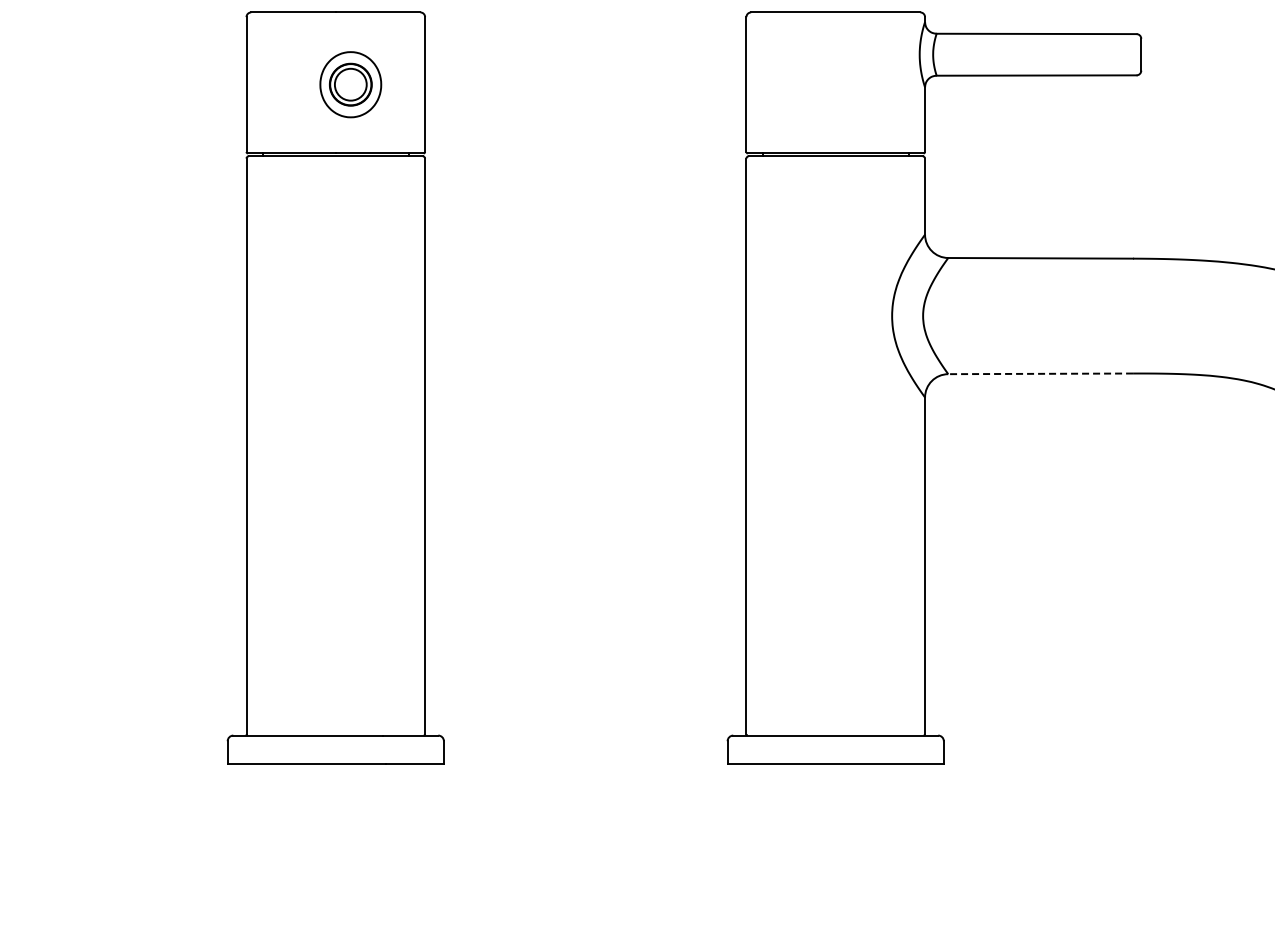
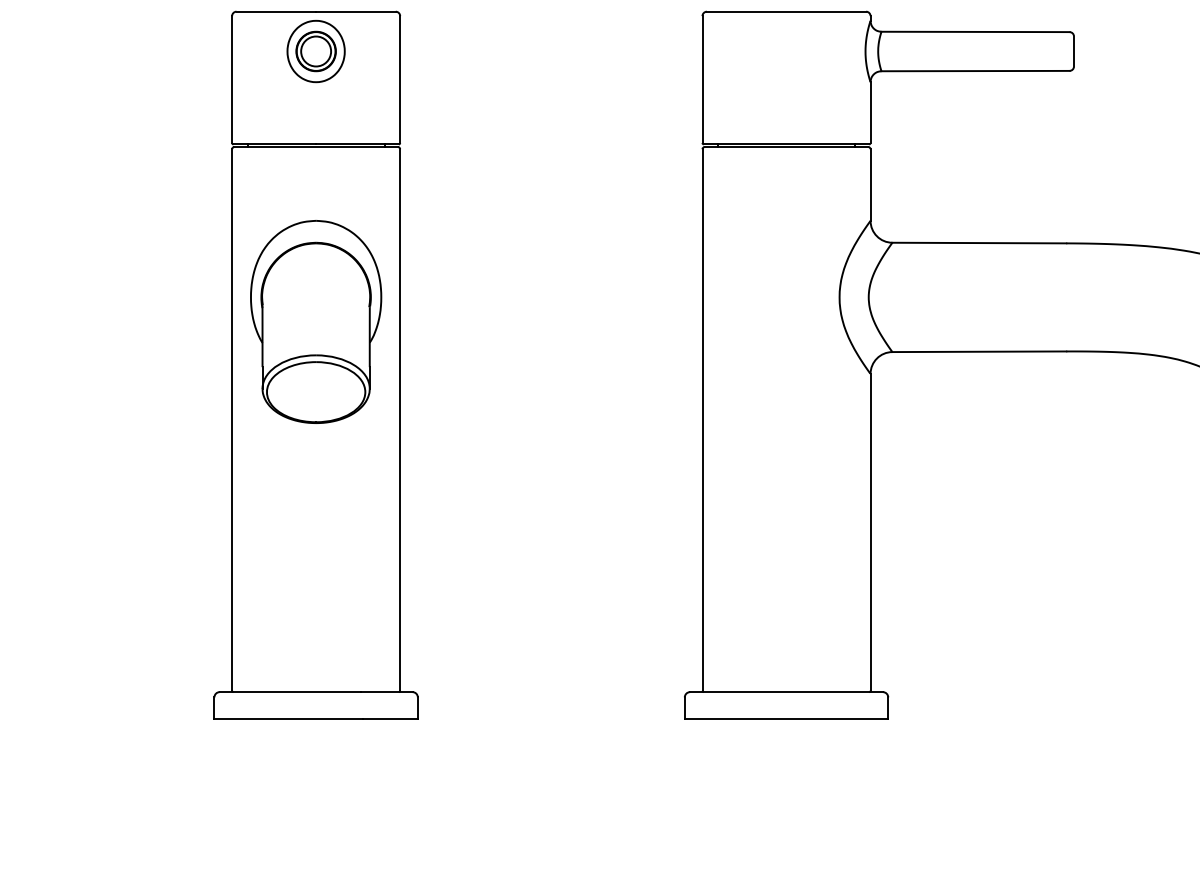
part: (350, 84) -> (315, 51), moved
part: (335, 341) -> (315, 321), added
line: (1040, 373) -> (979, 351), dashed -> solid

